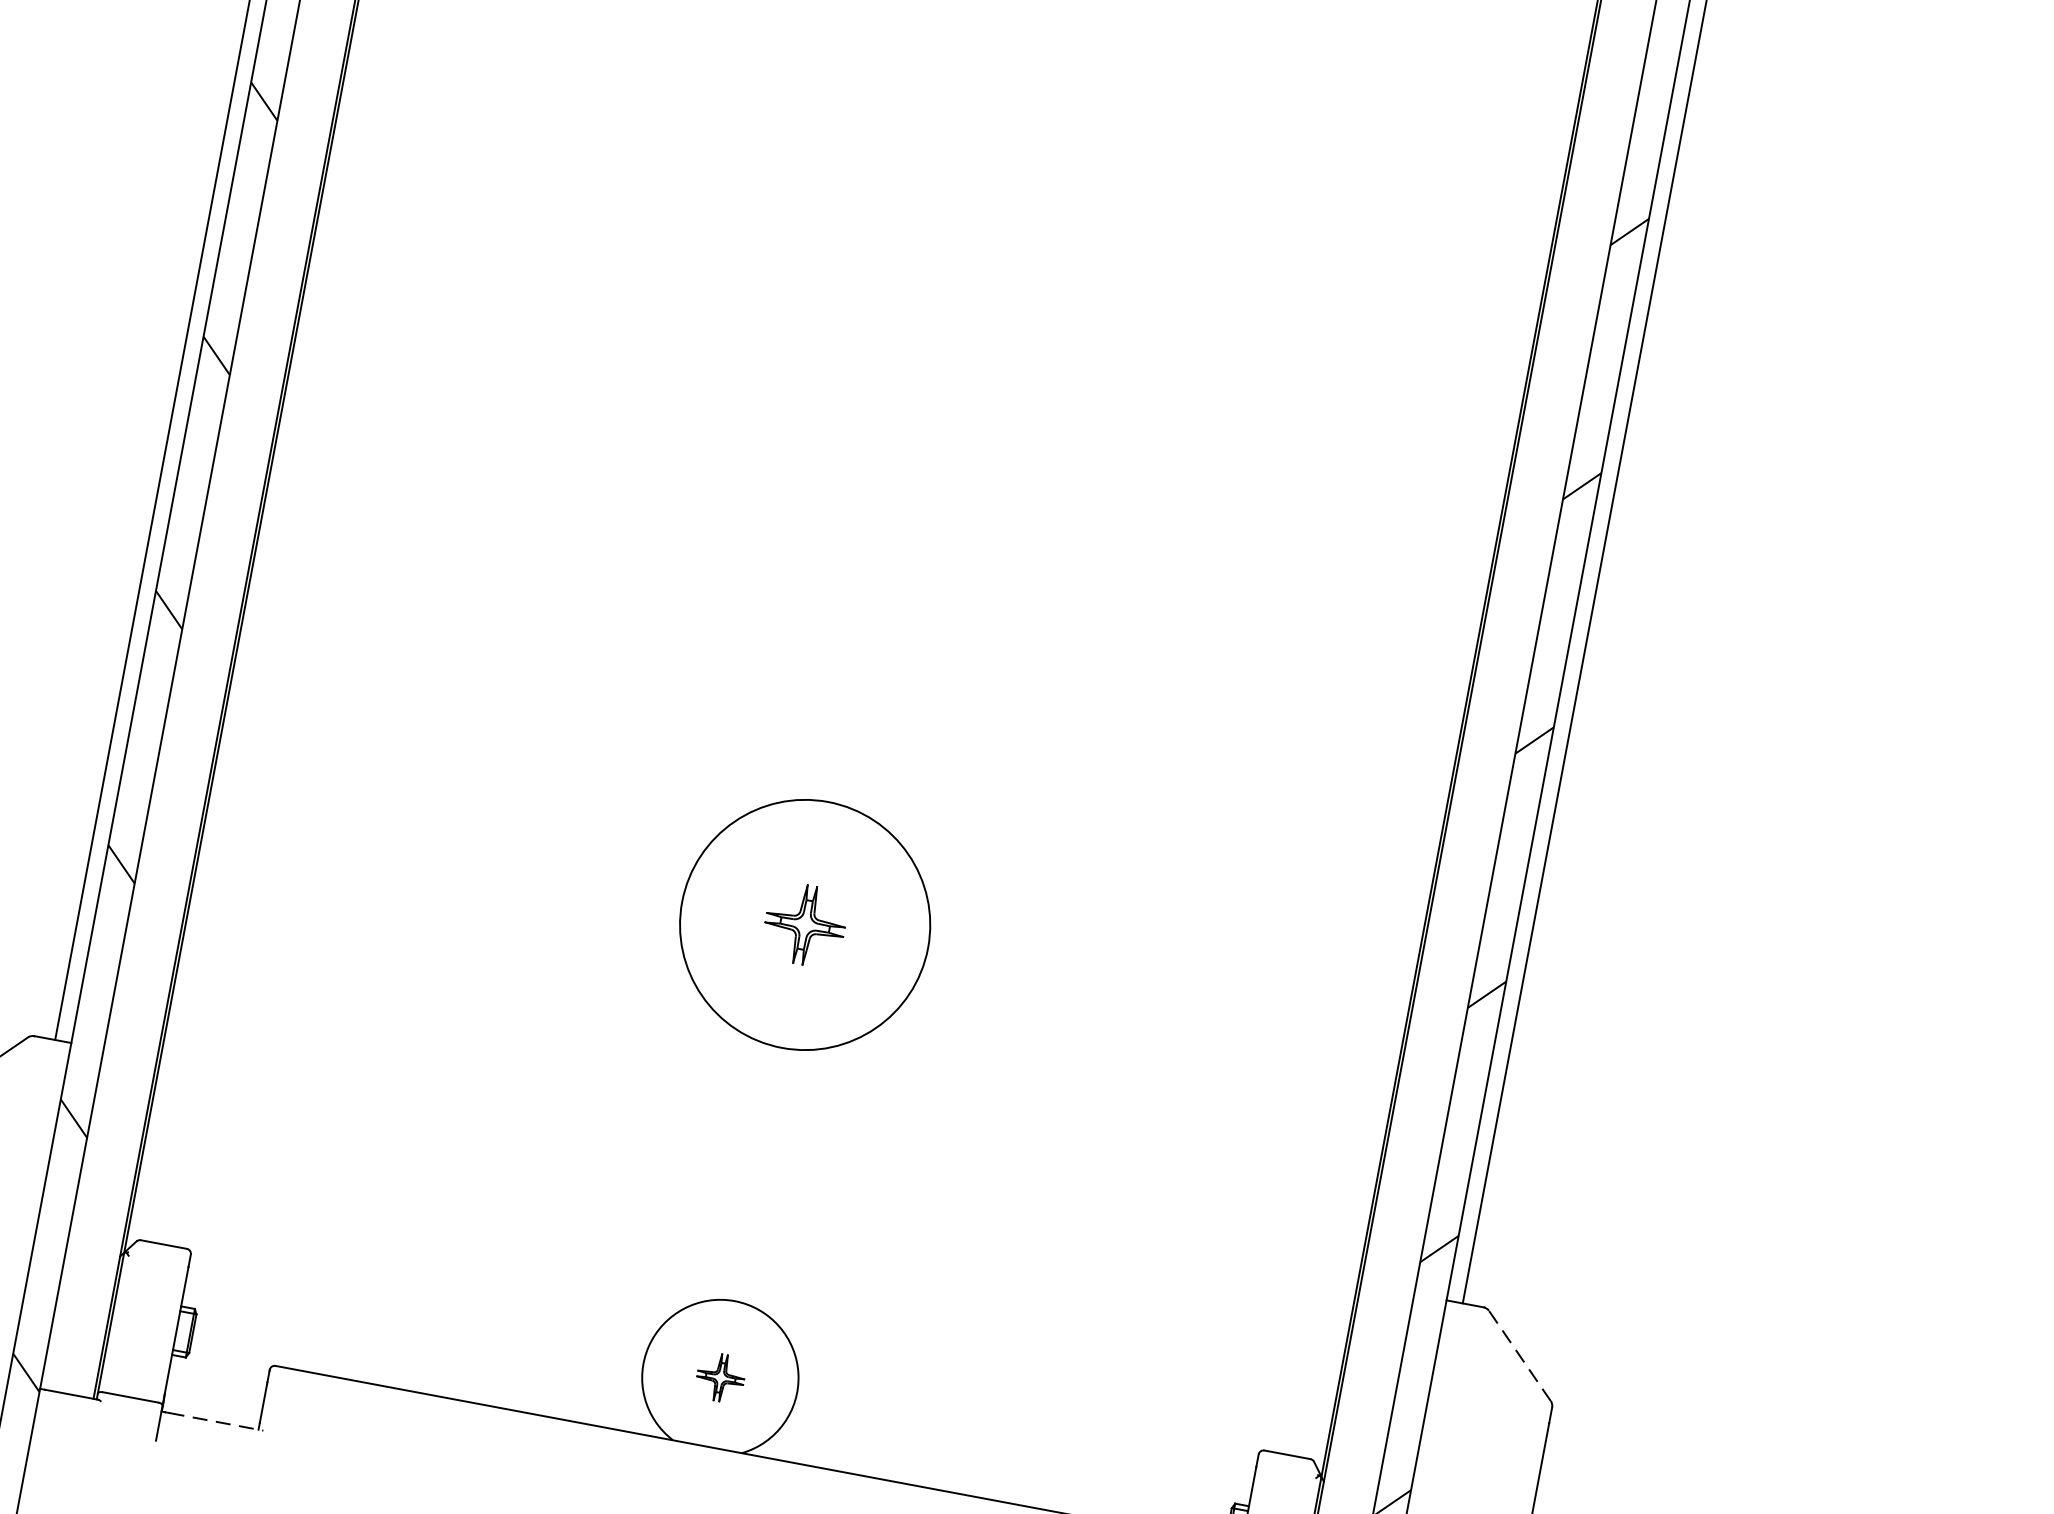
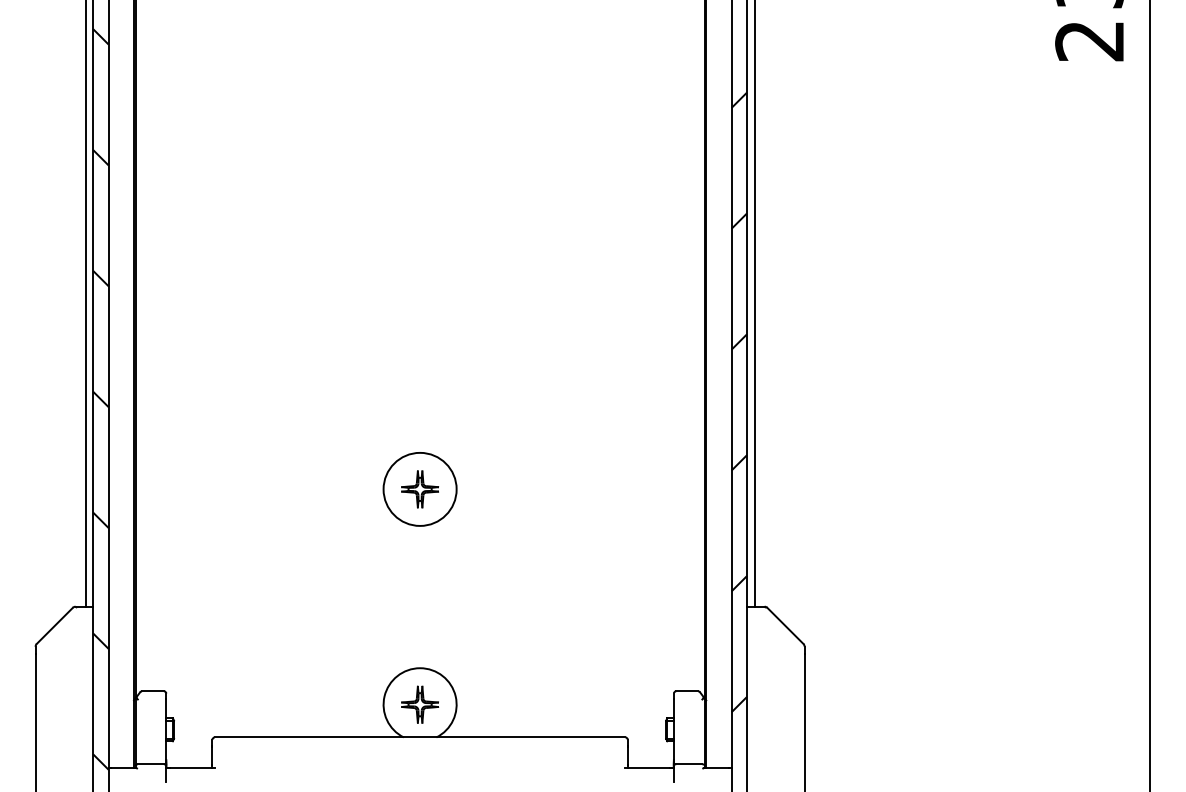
circle: (804, 922) -> (419, 488), size x0.62
line: (1520, 1355) -> (785, 625), dashed -> solid
part: (721, 1377) -> (420, 704), size x1.67
line: (216, 1422) -> (192, 768), dashed -> solid

